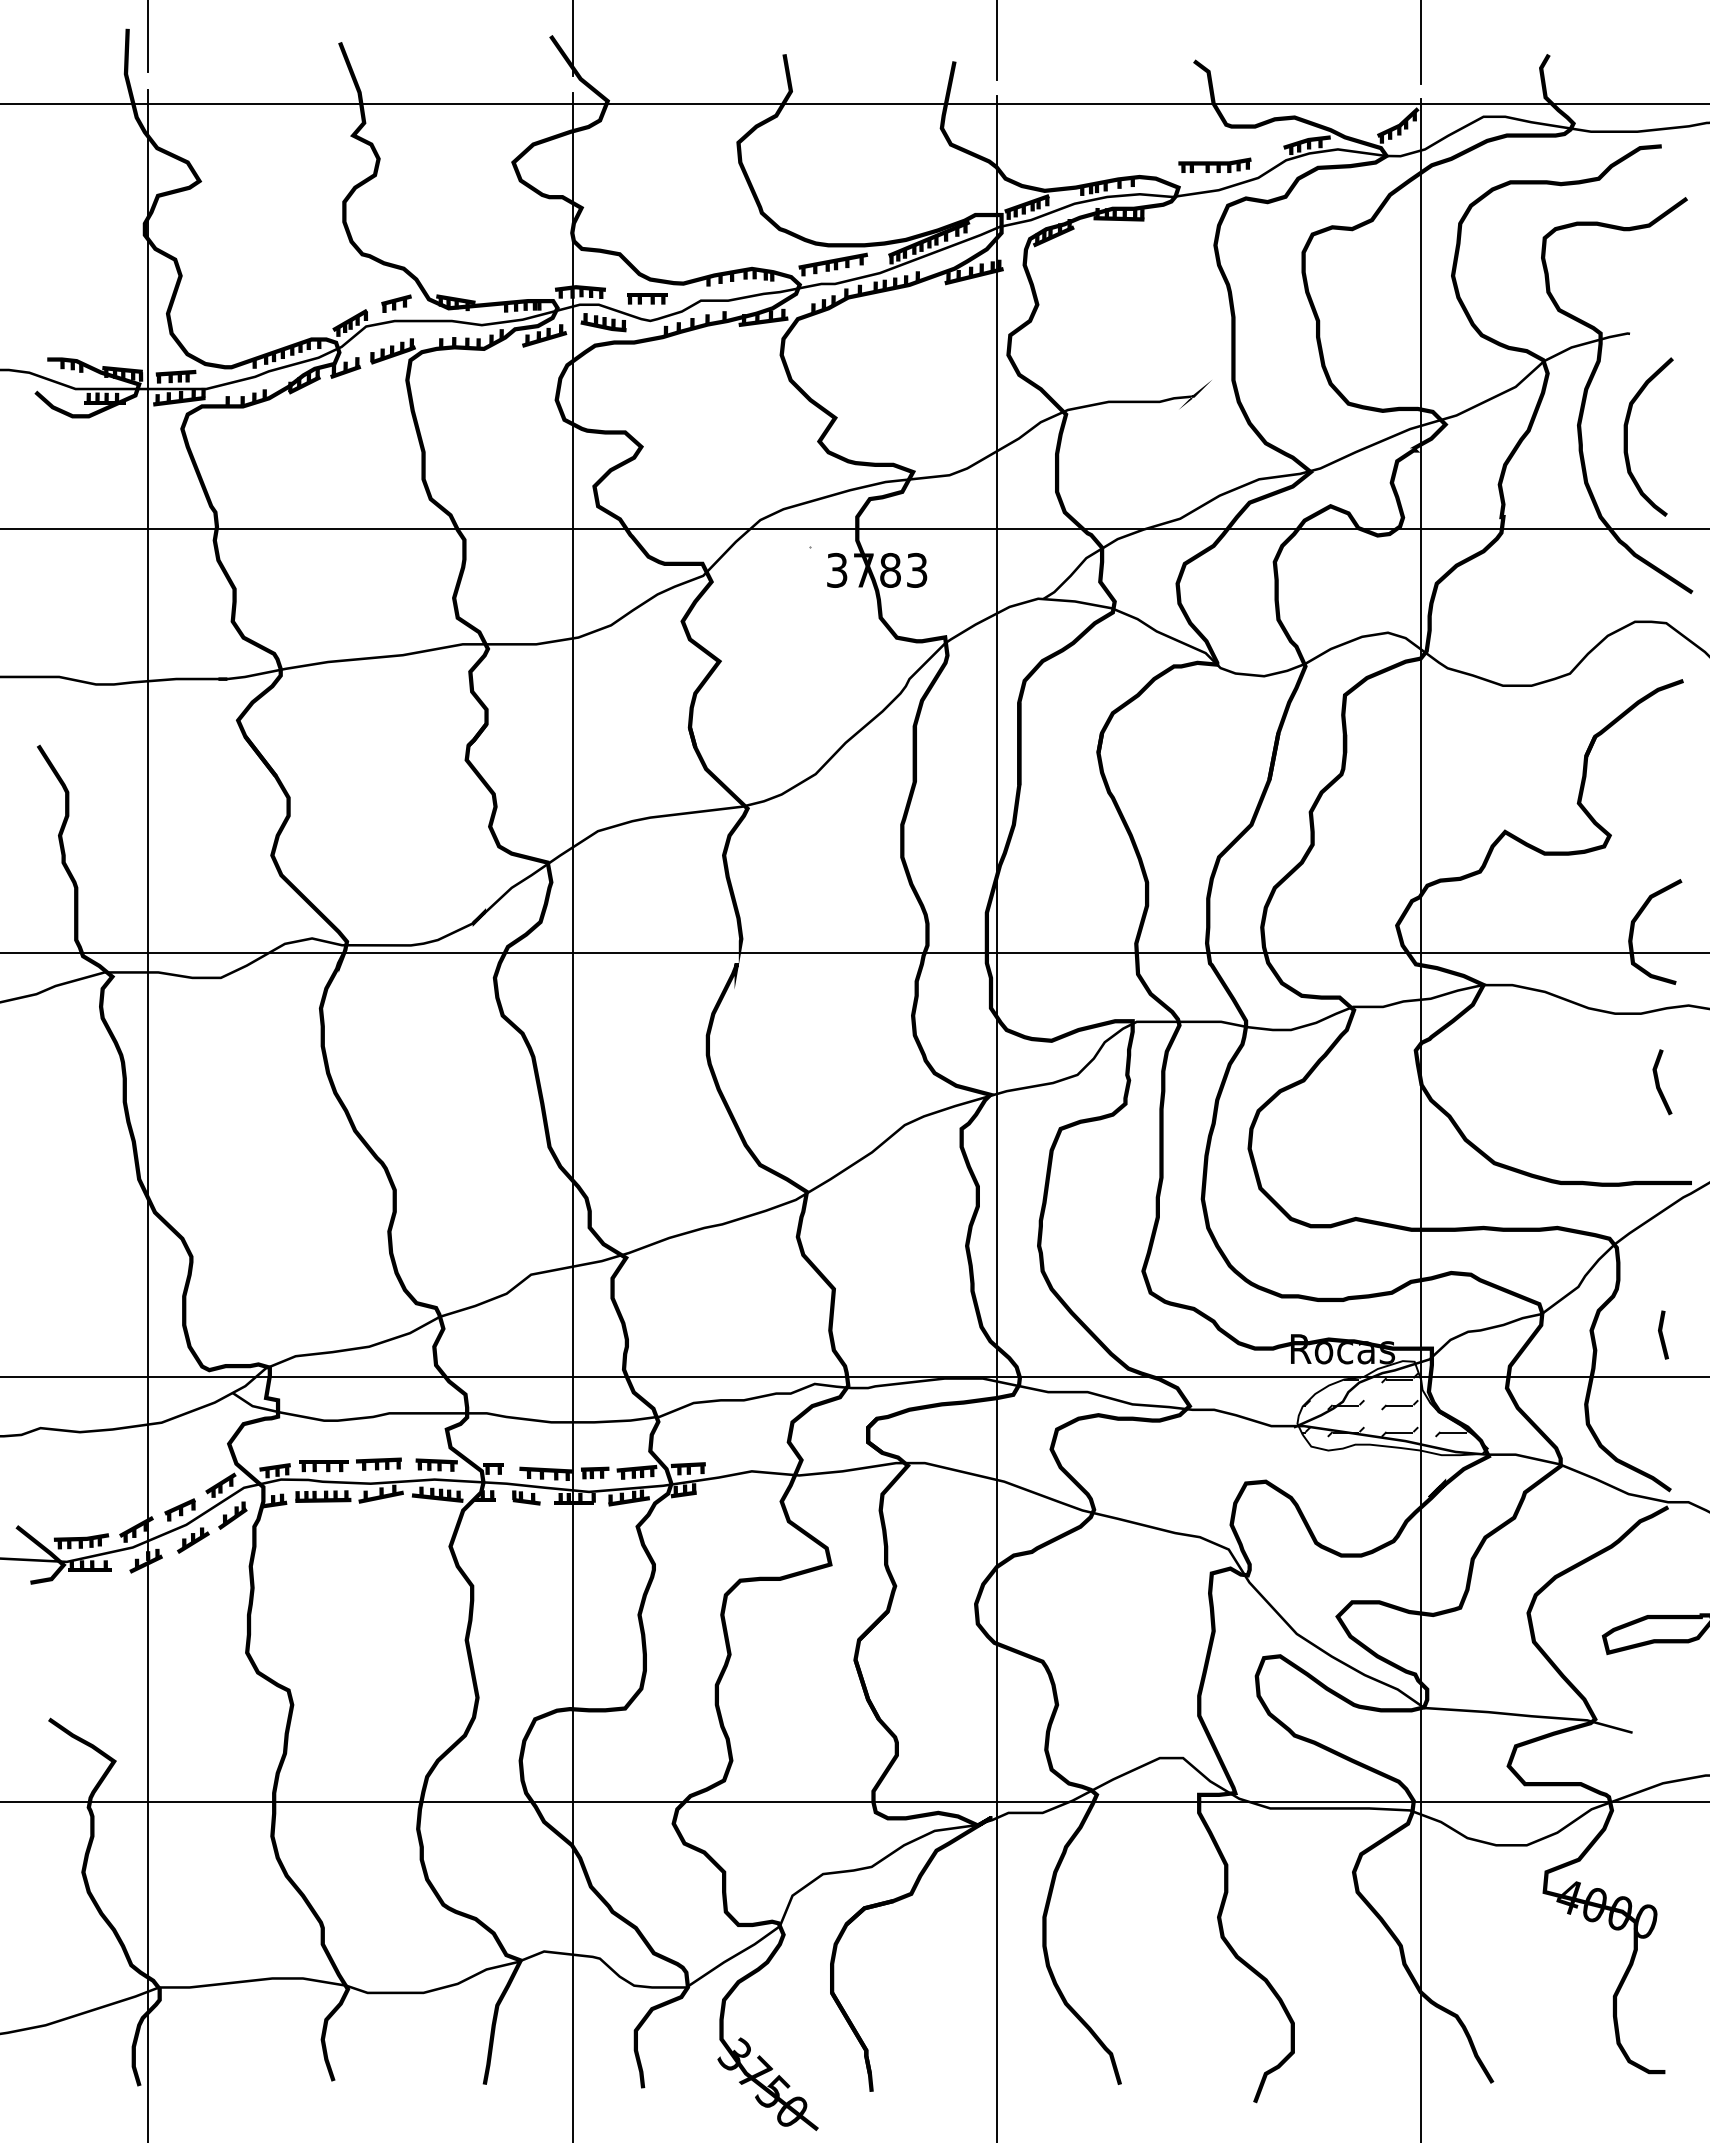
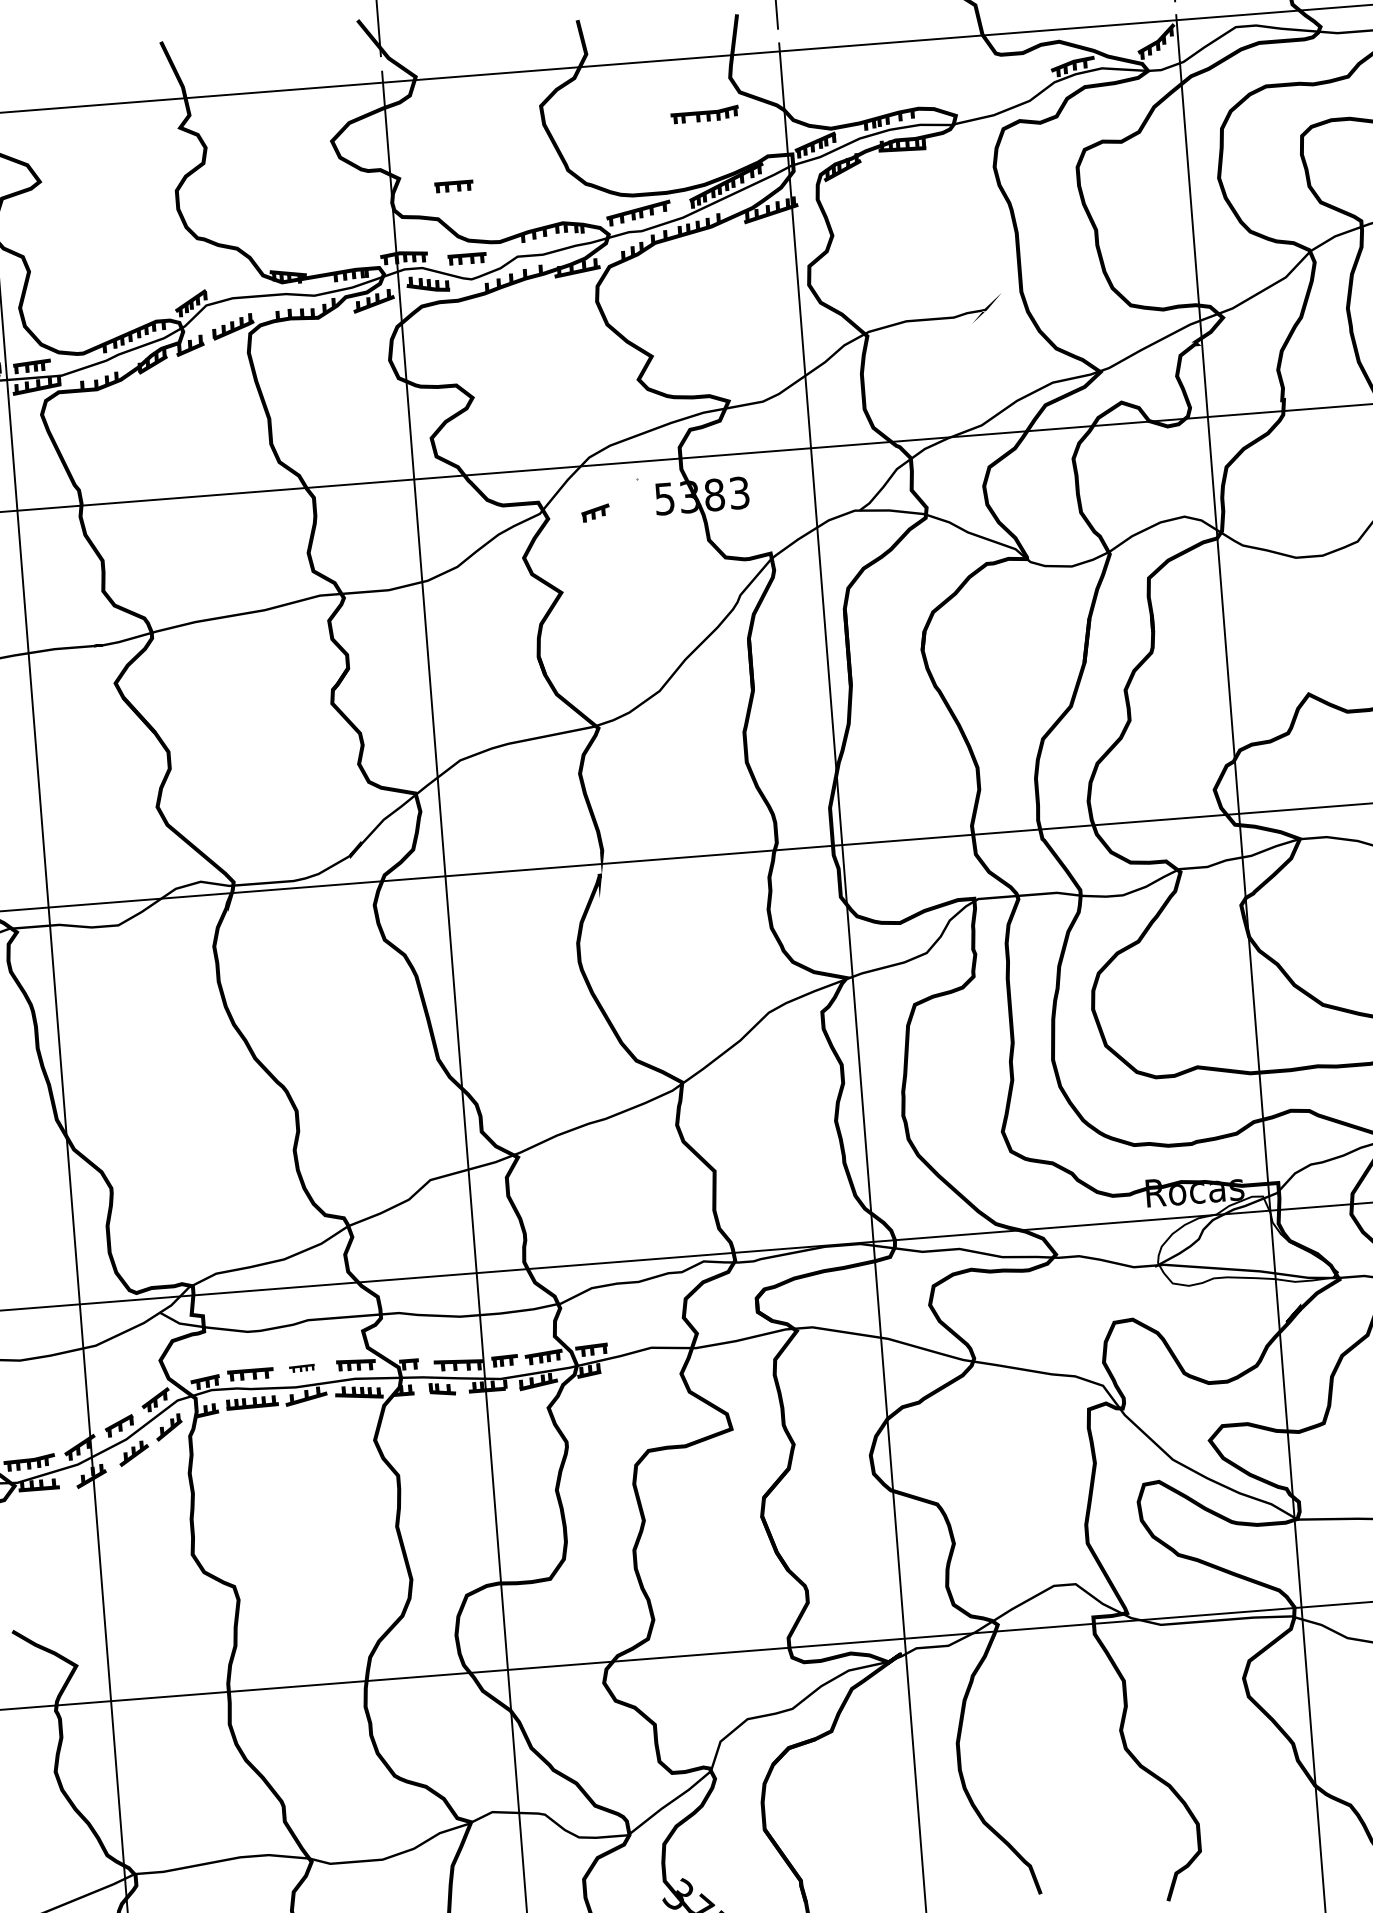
part: (1214, 164) -> (704, 113), moved
part: (639, 220) -> (454, 186), added
part: (396, 303) -> (595, 512), moved
text: (850, 569) -> (677, 497), 3783 -> 5383
hatch: (1387, 1413) -> (1241, 1246), removed
part: (378, 1463) -> (301, 1367), size x0.6

